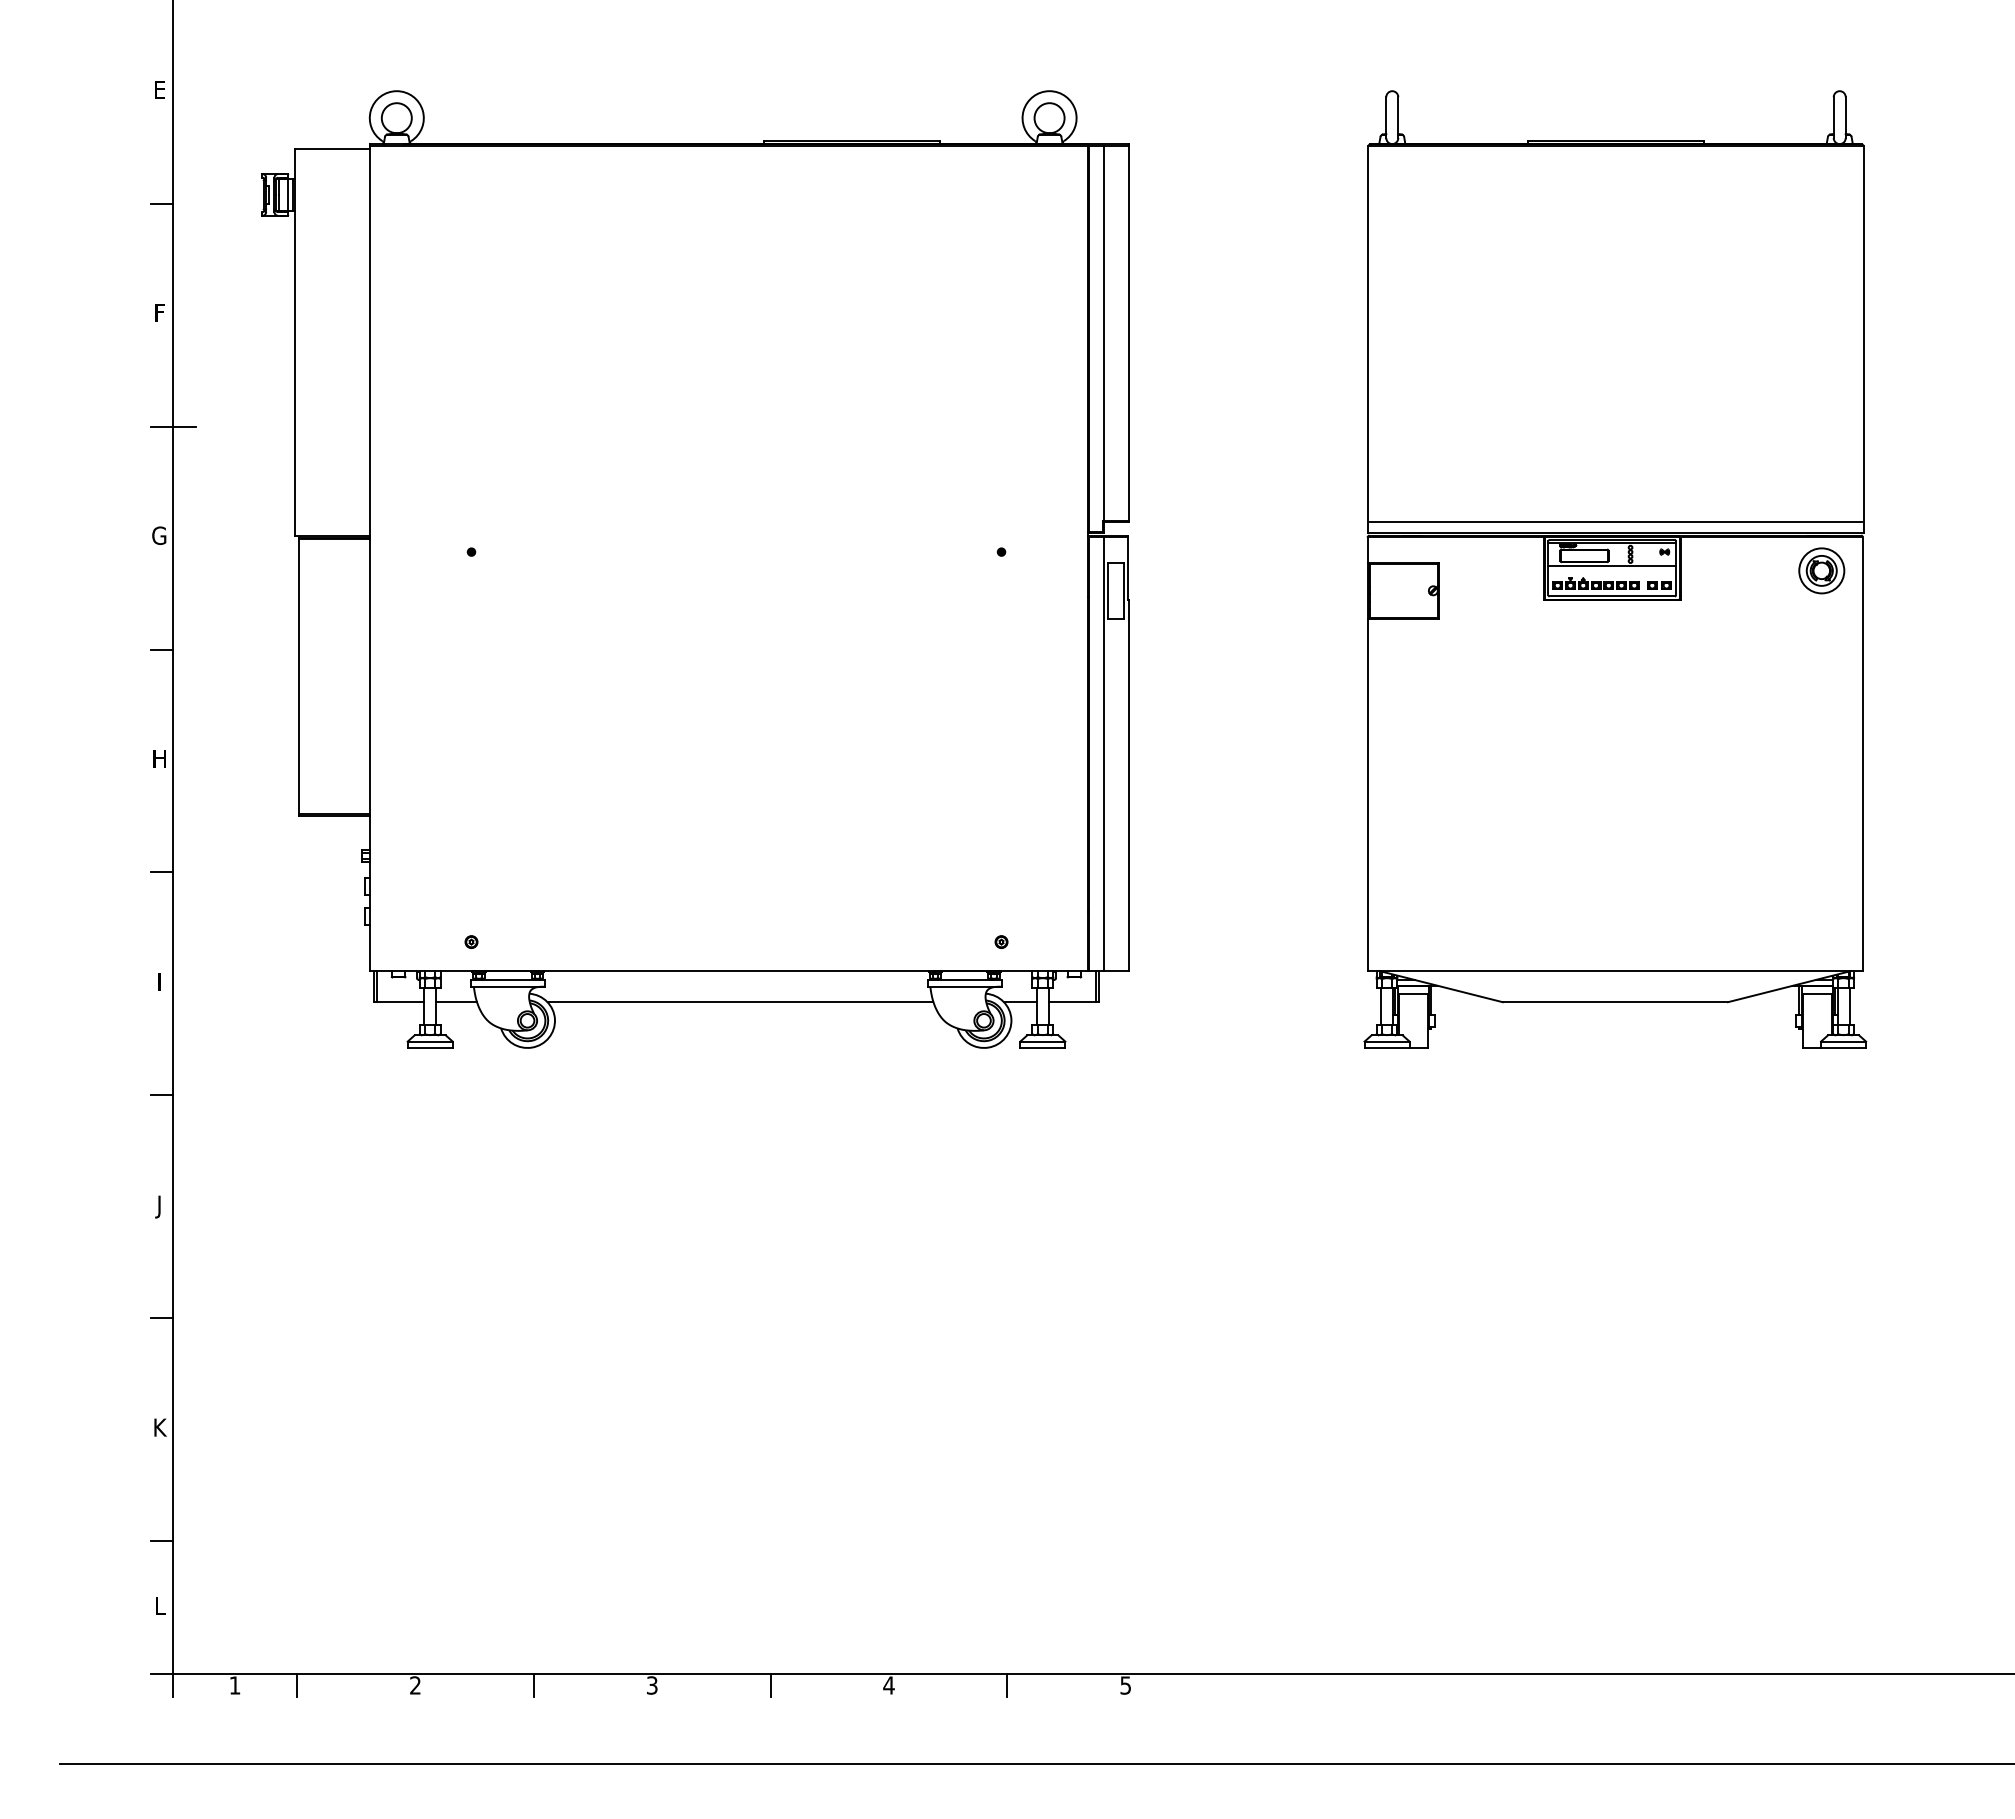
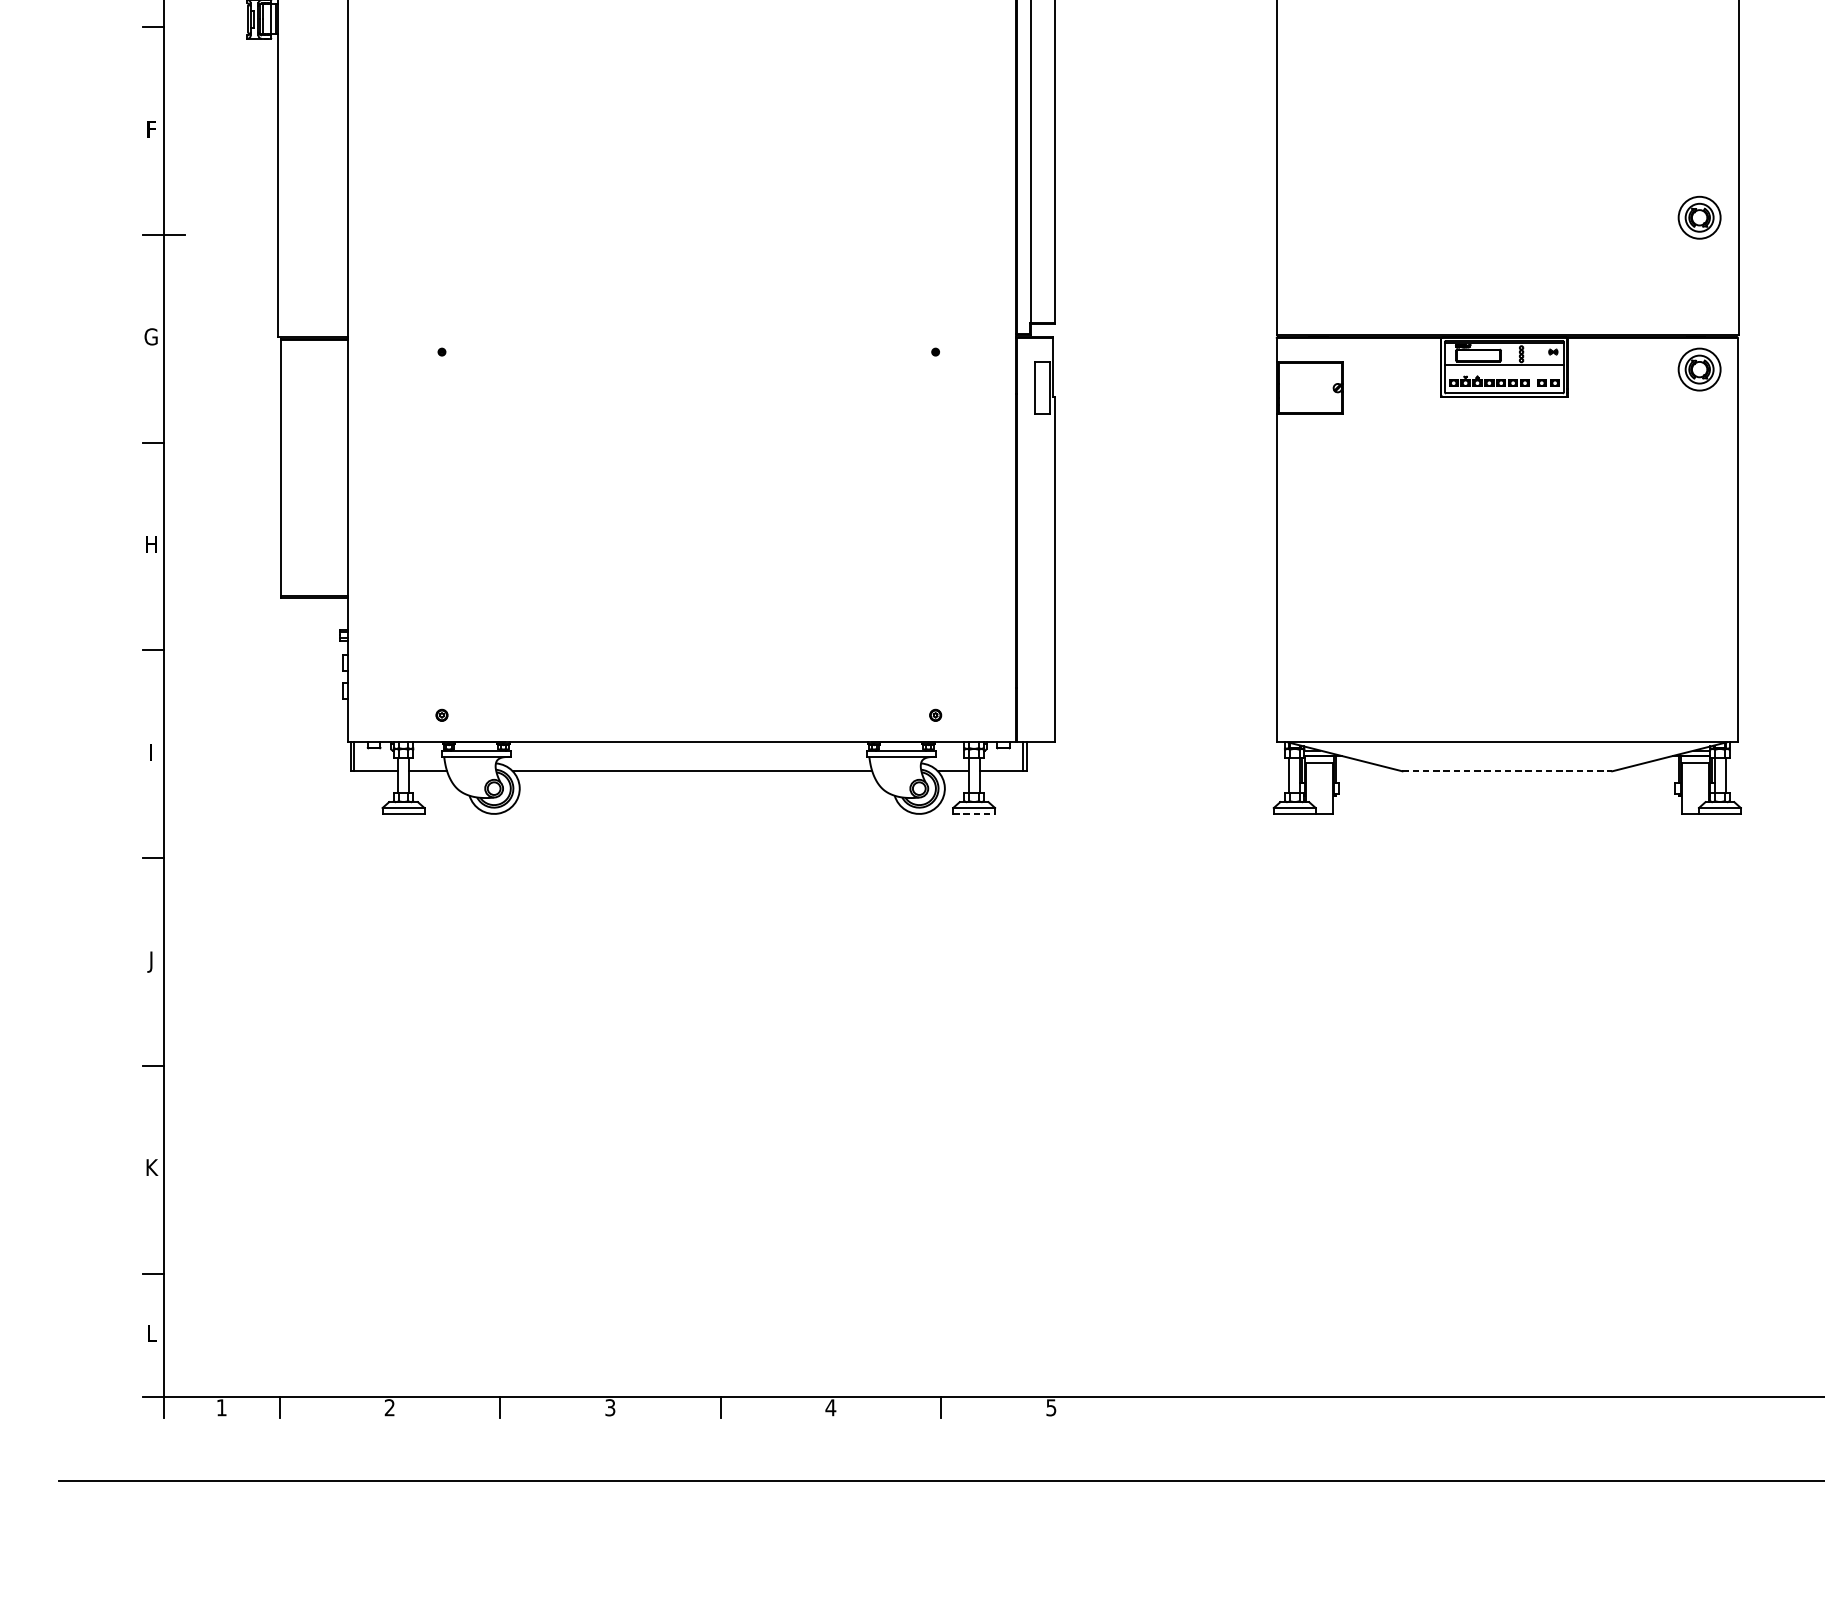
part: (1821, 407) -> (1699, 217), added
line: (1615, 522) -> (1507, 324), removed
line: (1104, 753) -> (1031, 539), removed
line: (1615, 1002) -> (1507, 771), solid -> dashed
line: (1042, 1047) -> (973, 813), solid -> dashed

